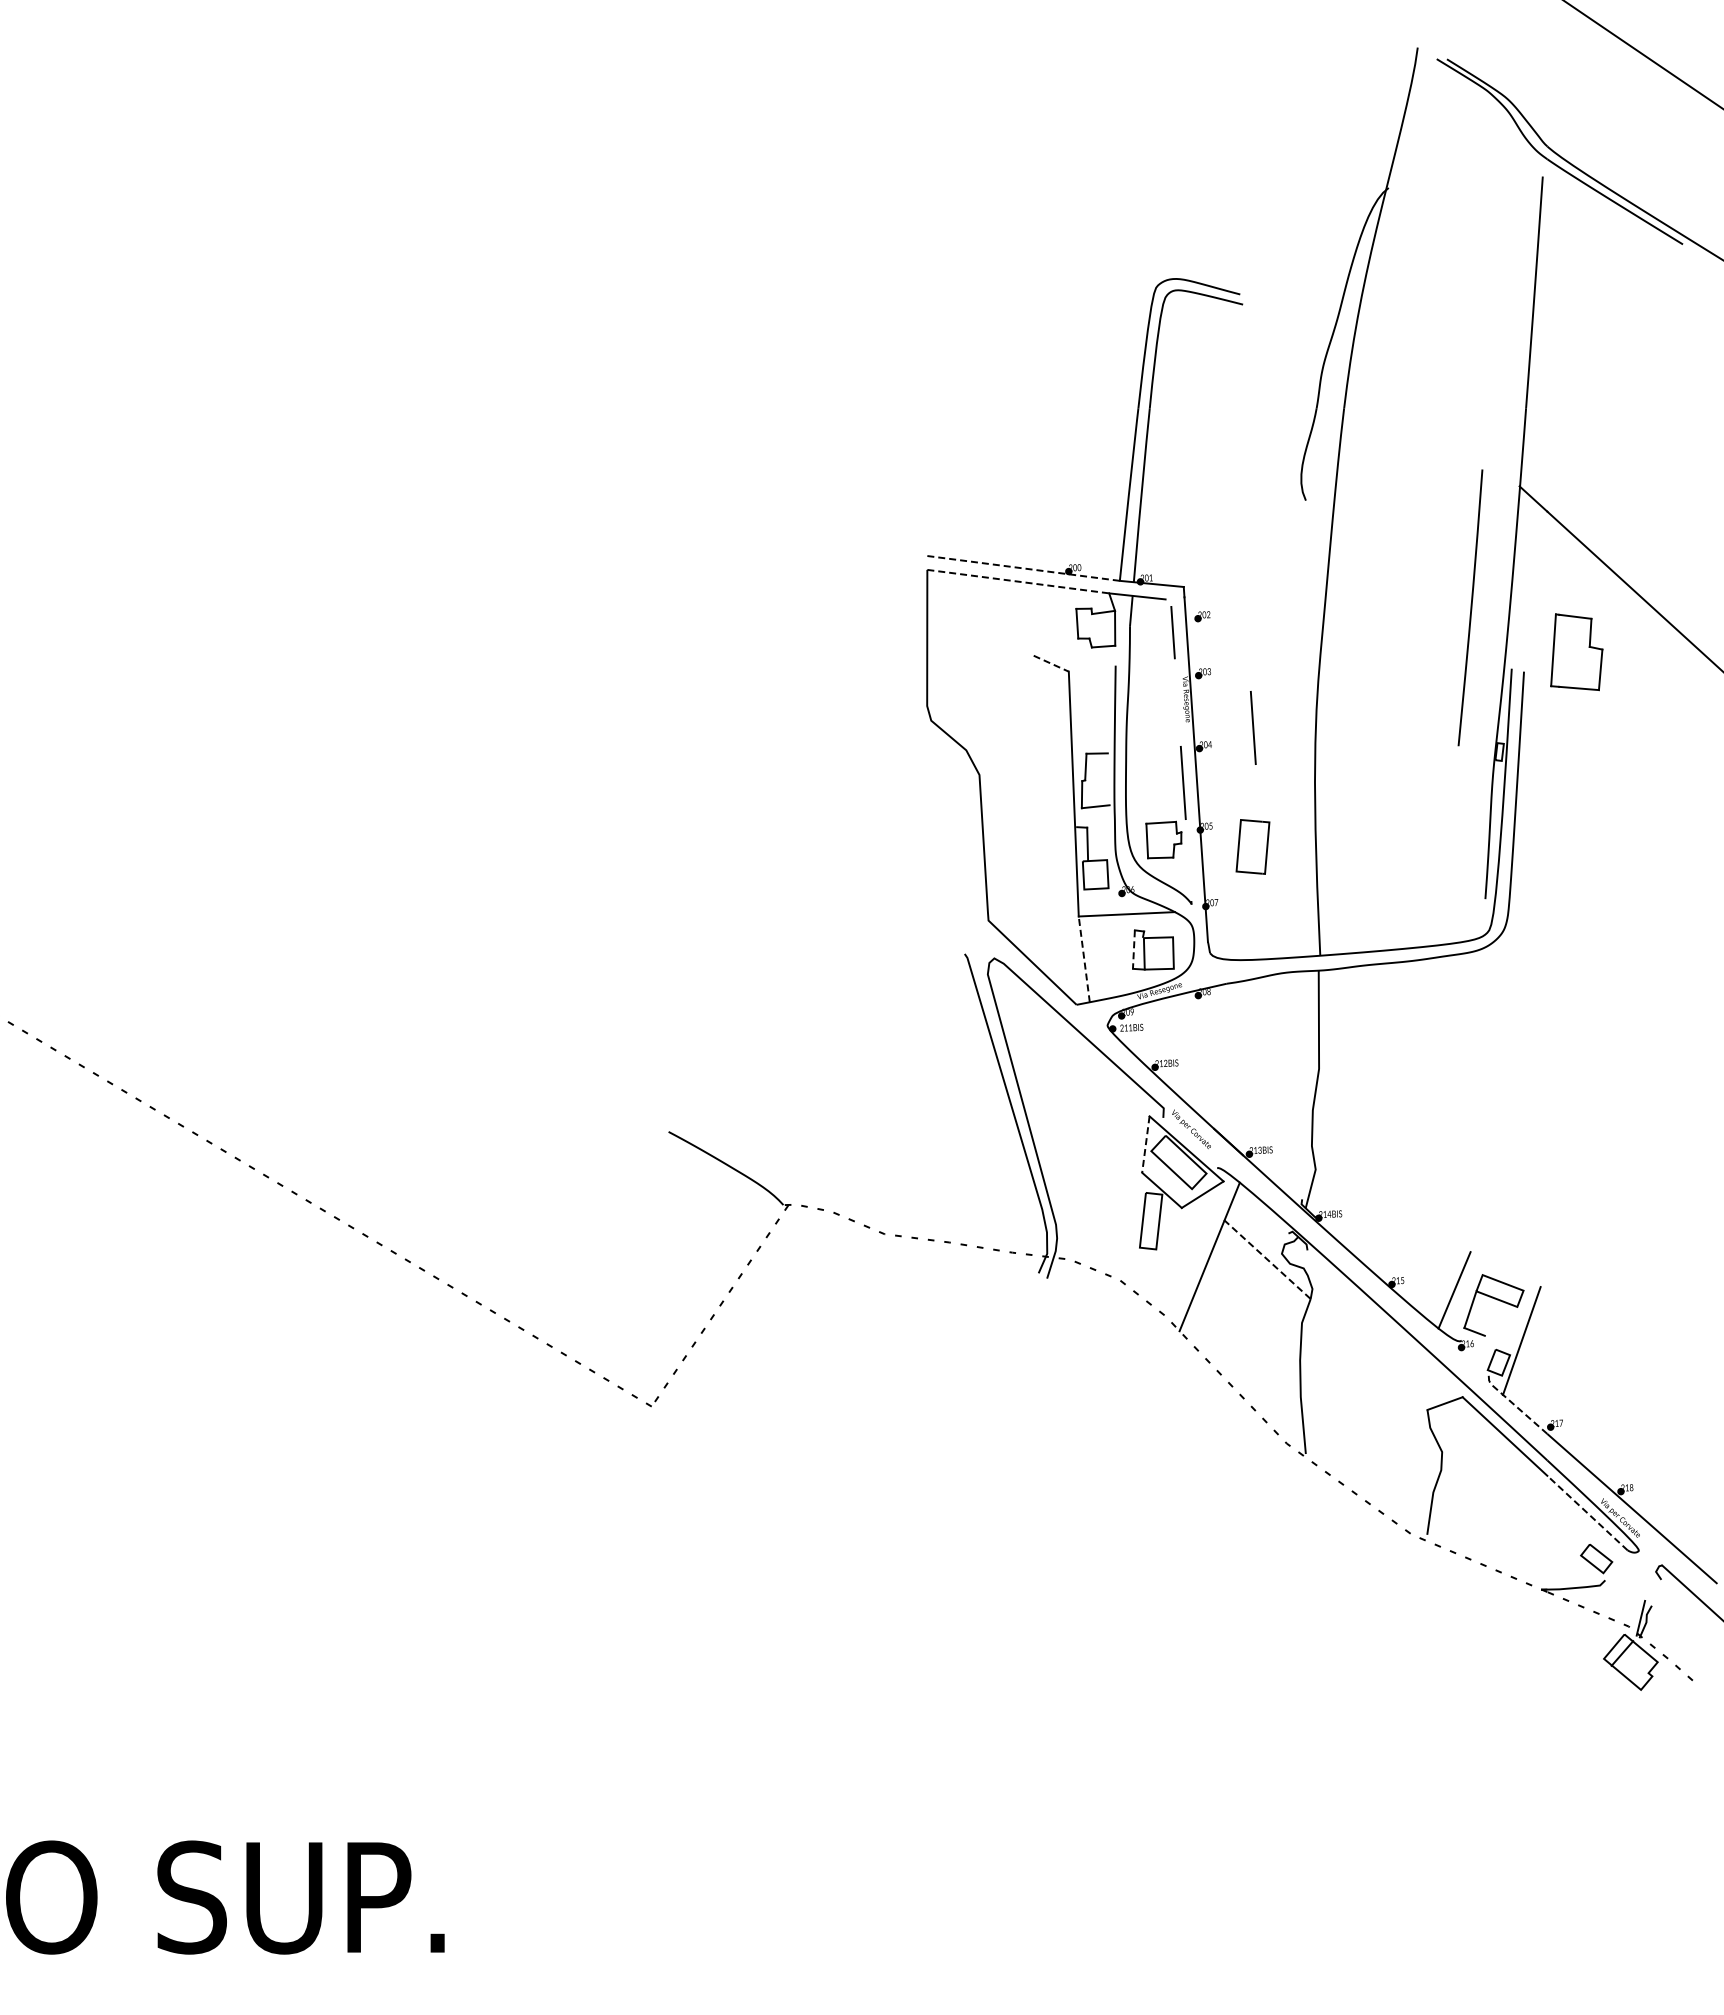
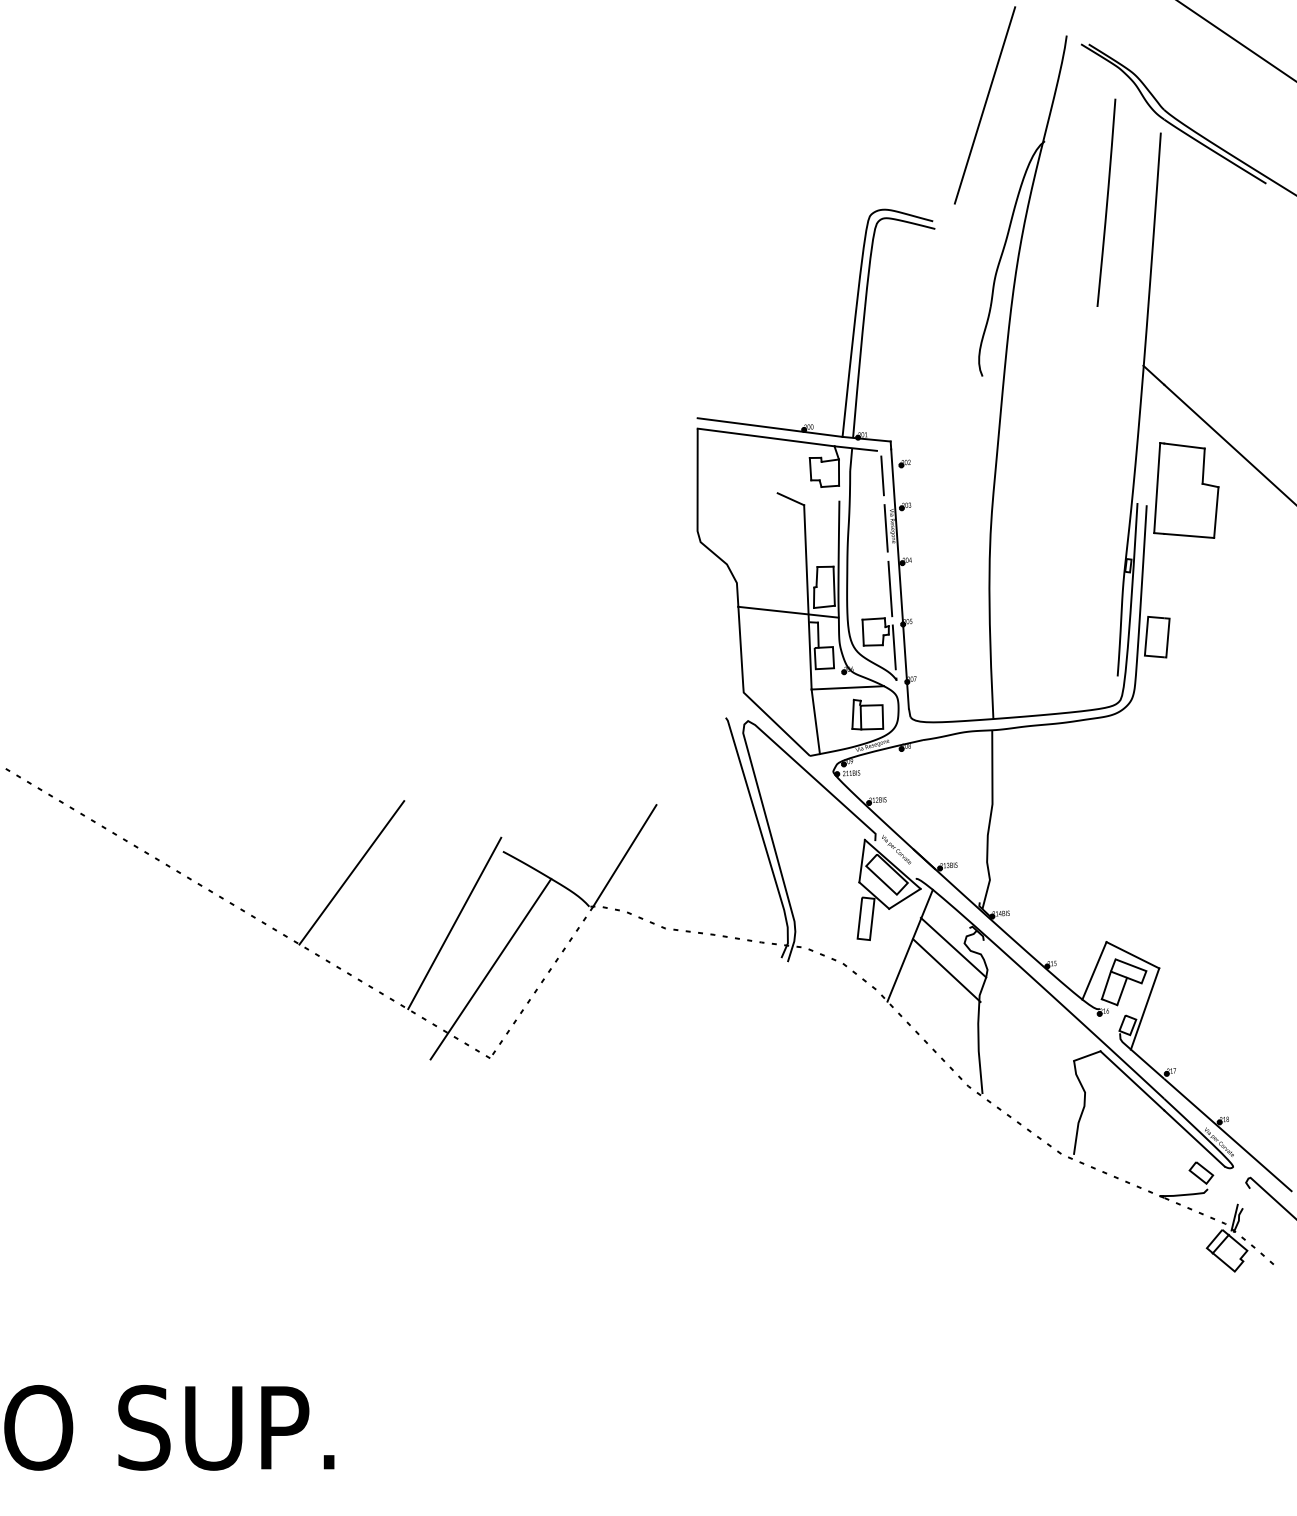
line: (1309, 140) -> (985, 105), added
line: (1024, 568) -> (770, 427), dashed -> solid
line: (1018, 581) -> (766, 437), dashed -> solid
curve: (1470, 607) -> (1106, 202), moved
part: (1576, 652) -> (1186, 490), size x1.67
line: (1051, 663) -> (791, 499), dashed -> solid
line: (1177, 702) -> (885, 528), added
line: (1253, 727) -> (943, 547), removed
line: (1108, 779) -> (834, 586), added
line: (1047, 813) -> (788, 611), added
part: (1252, 846) -> (1156, 636), moved
line: (1188, 860) -> (894, 647), added
line: (1133, 950) -> (852, 715), dashed -> solid
line: (1084, 958) -> (815, 721), dashed -> solid
line: (830, 1137) -> (624, 855), added
line: (1145, 1145) -> (861, 861), dashed -> solid
line: (467, 1159) -> (351, 872), added
line: (604, 1227) -> (454, 923), added
line: (1267, 1259) -> (953, 947), dashed -> solid
line: (1505, 1269) -> (1132, 955), added
line: (652, 1288) -> (490, 969), added
line: (1258, 1289) -> (946, 970), added
line: (1490, 1317) -> (1121, 991), added
line: (1514, 1404) -> (1139, 1056), dashed -> solid
line: (1587, 1513) -> (1194, 1138), dashed -> solid

